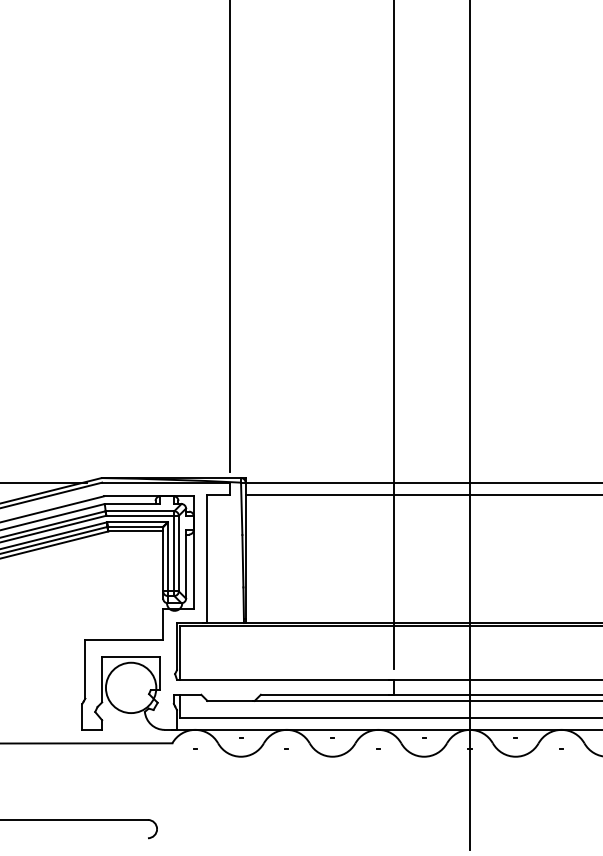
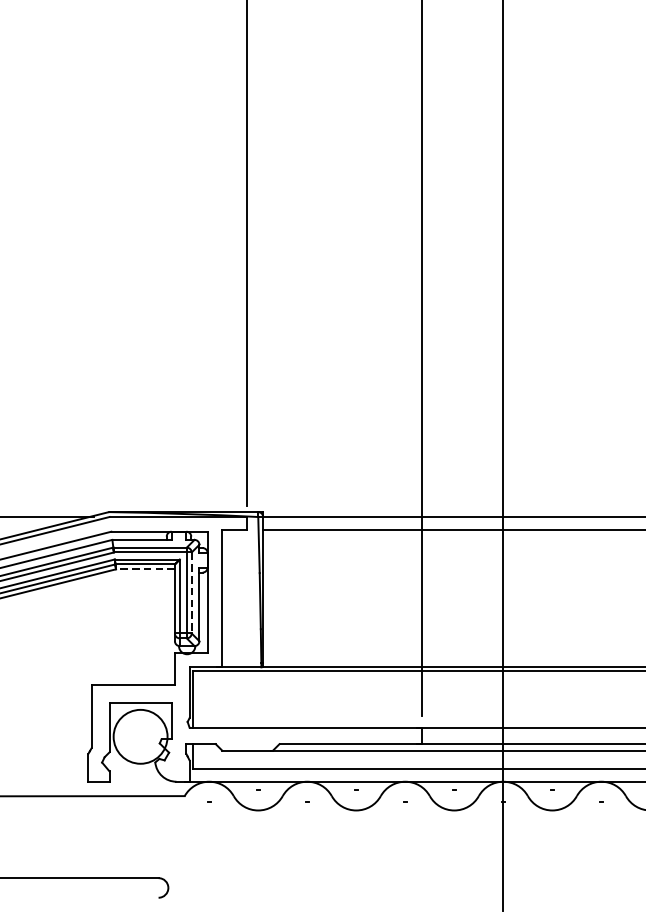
line: (135, 531) -> (145, 569), solid -> dashed
line: (178, 553) -> (191, 592), solid -> dashed

